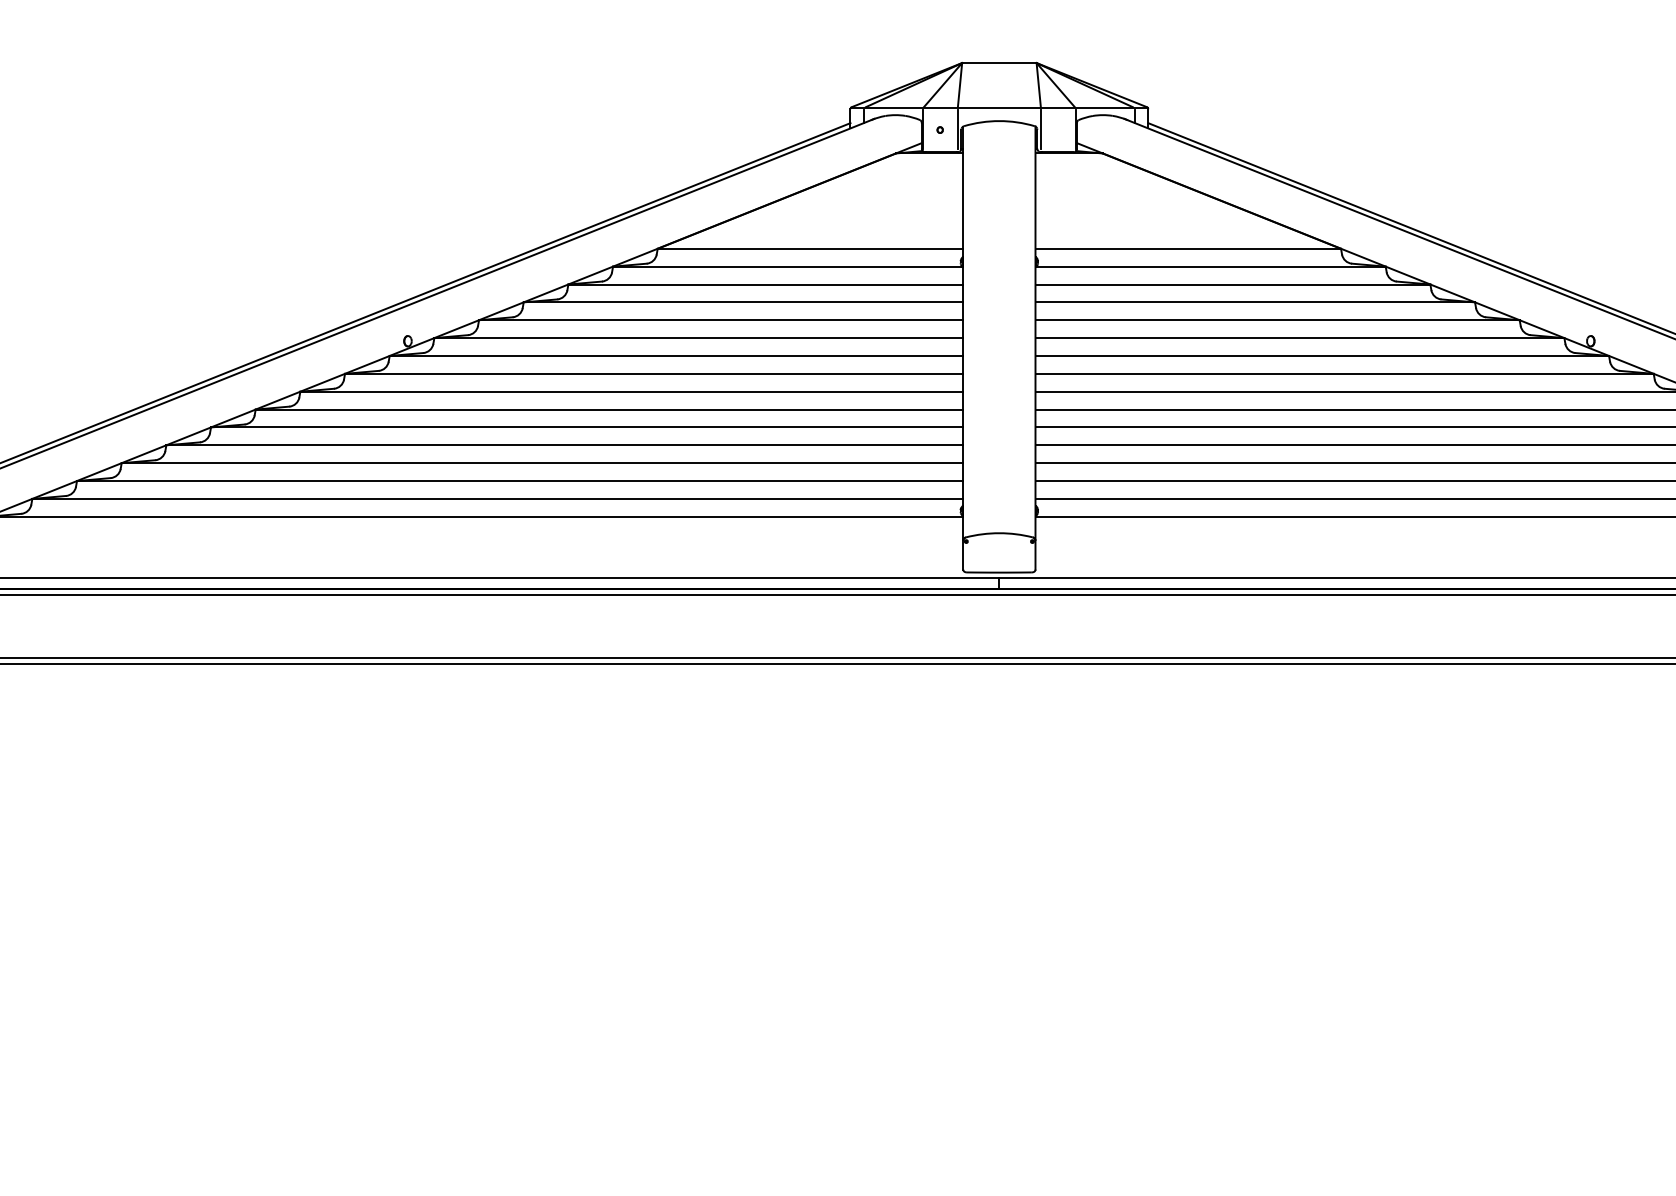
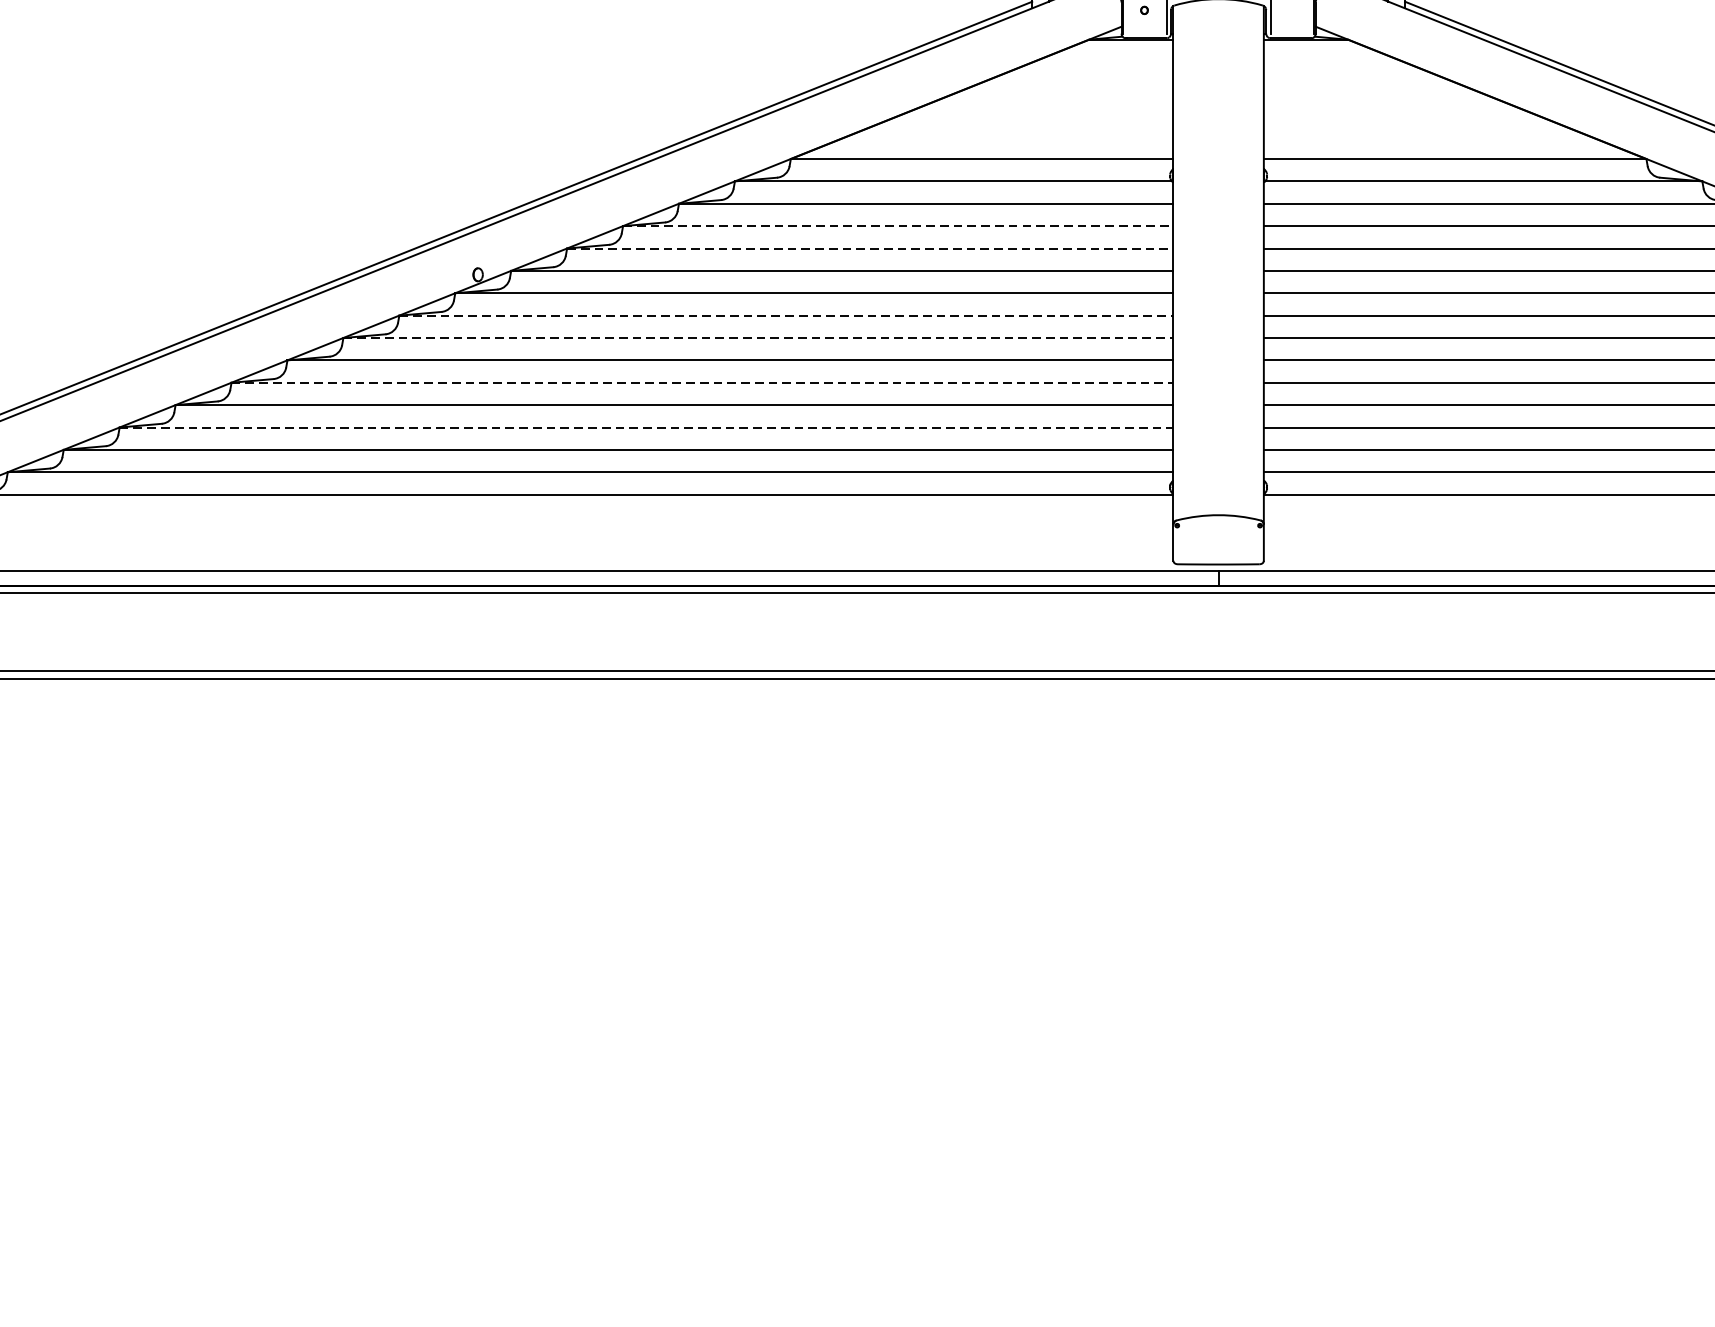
line: (743, 302) -> (898, 226), solid -> dashed
line: (721, 320) -> (870, 248), solid -> dashed
line: (654, 373) -> (786, 315), solid -> dashed
line: (632, 391) -> (759, 337), solid -> dashed
line: (587, 427) -> (702, 382), solid -> dashed
line: (542, 463) -> (646, 427), solid -> dashed

